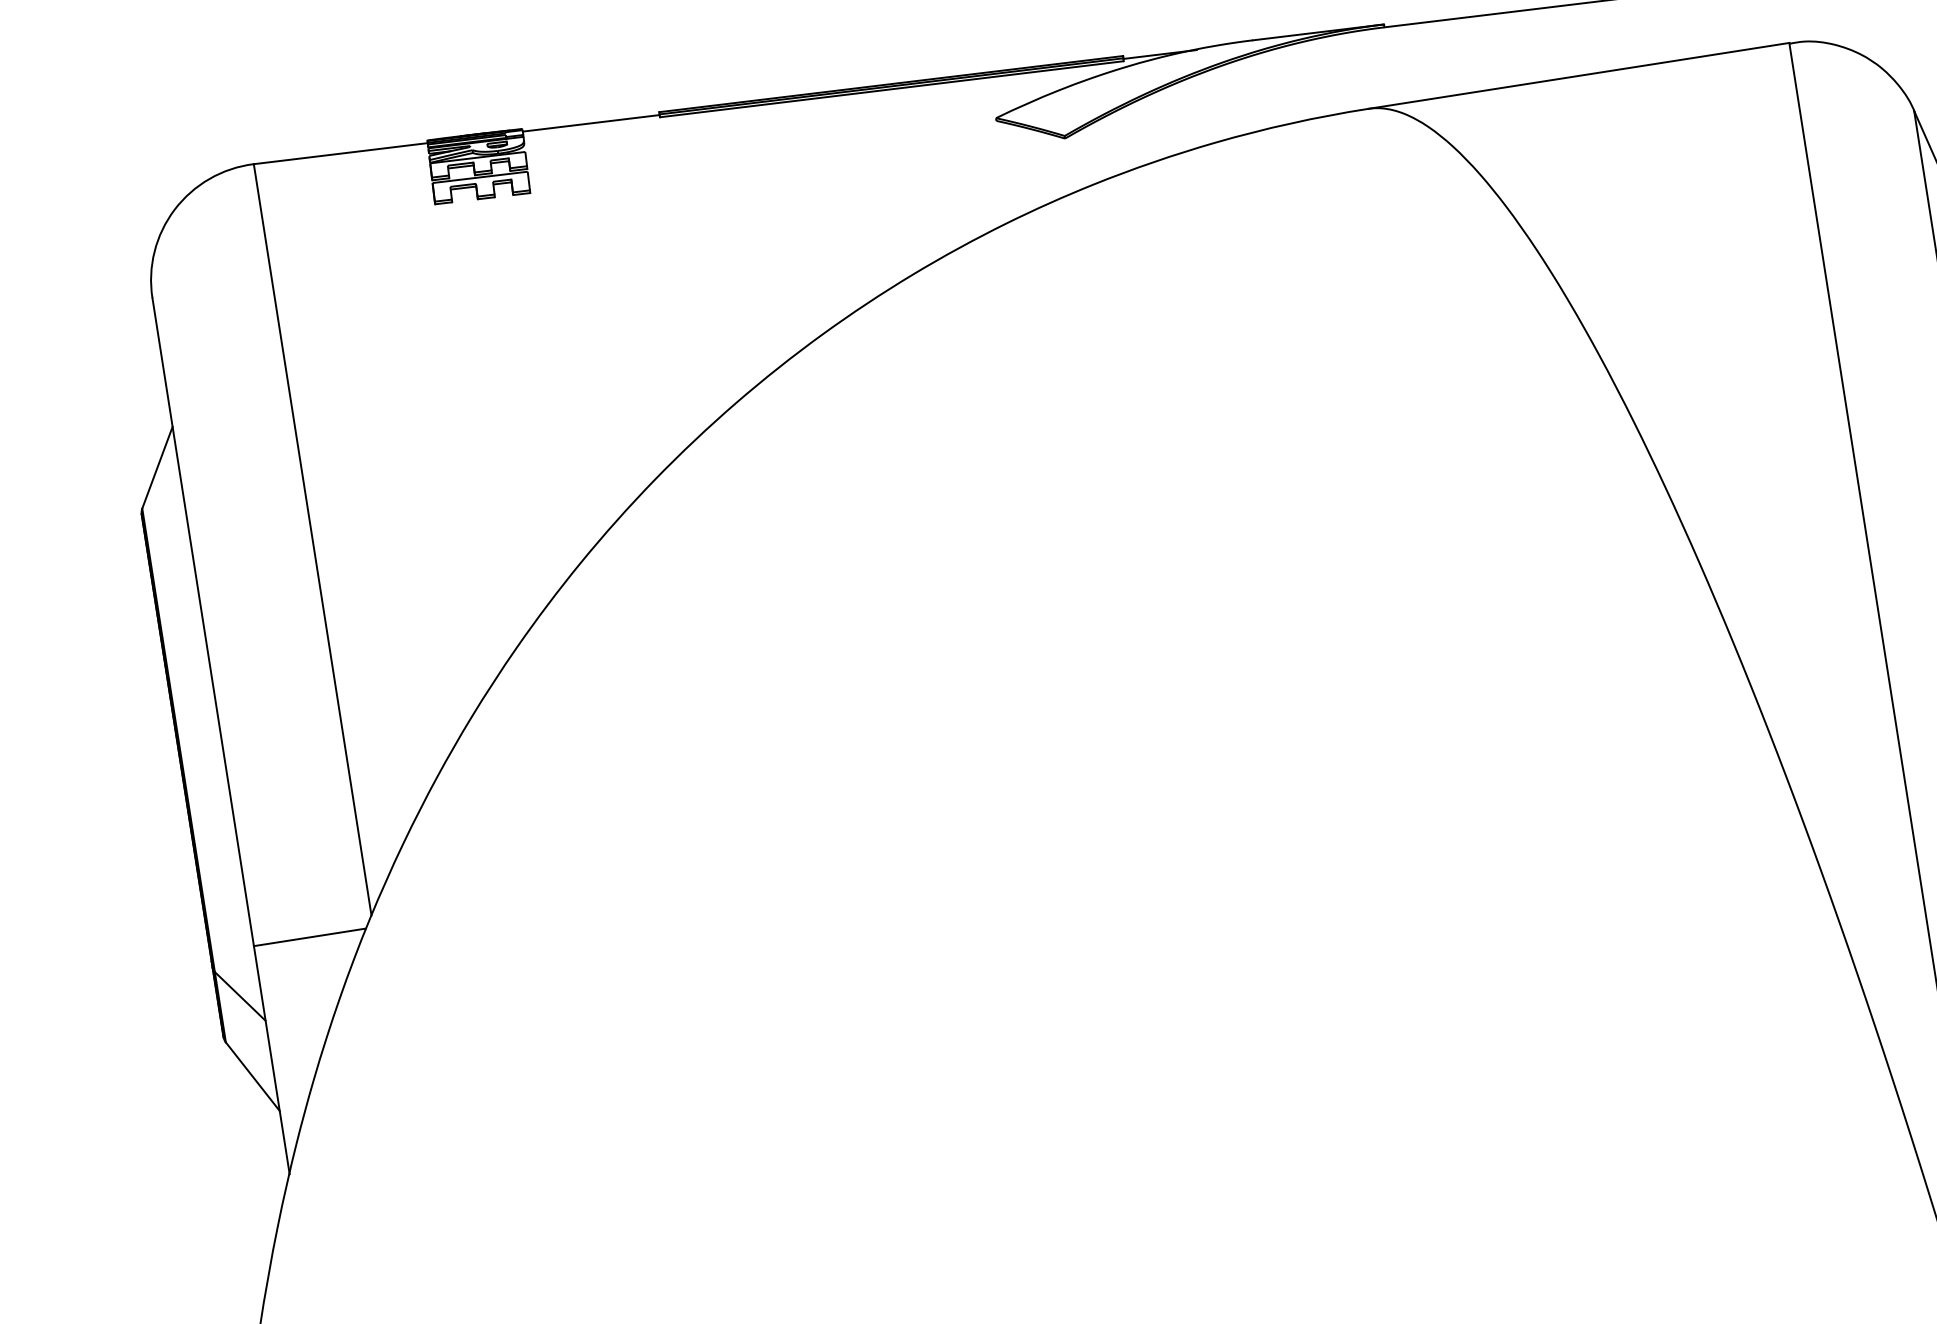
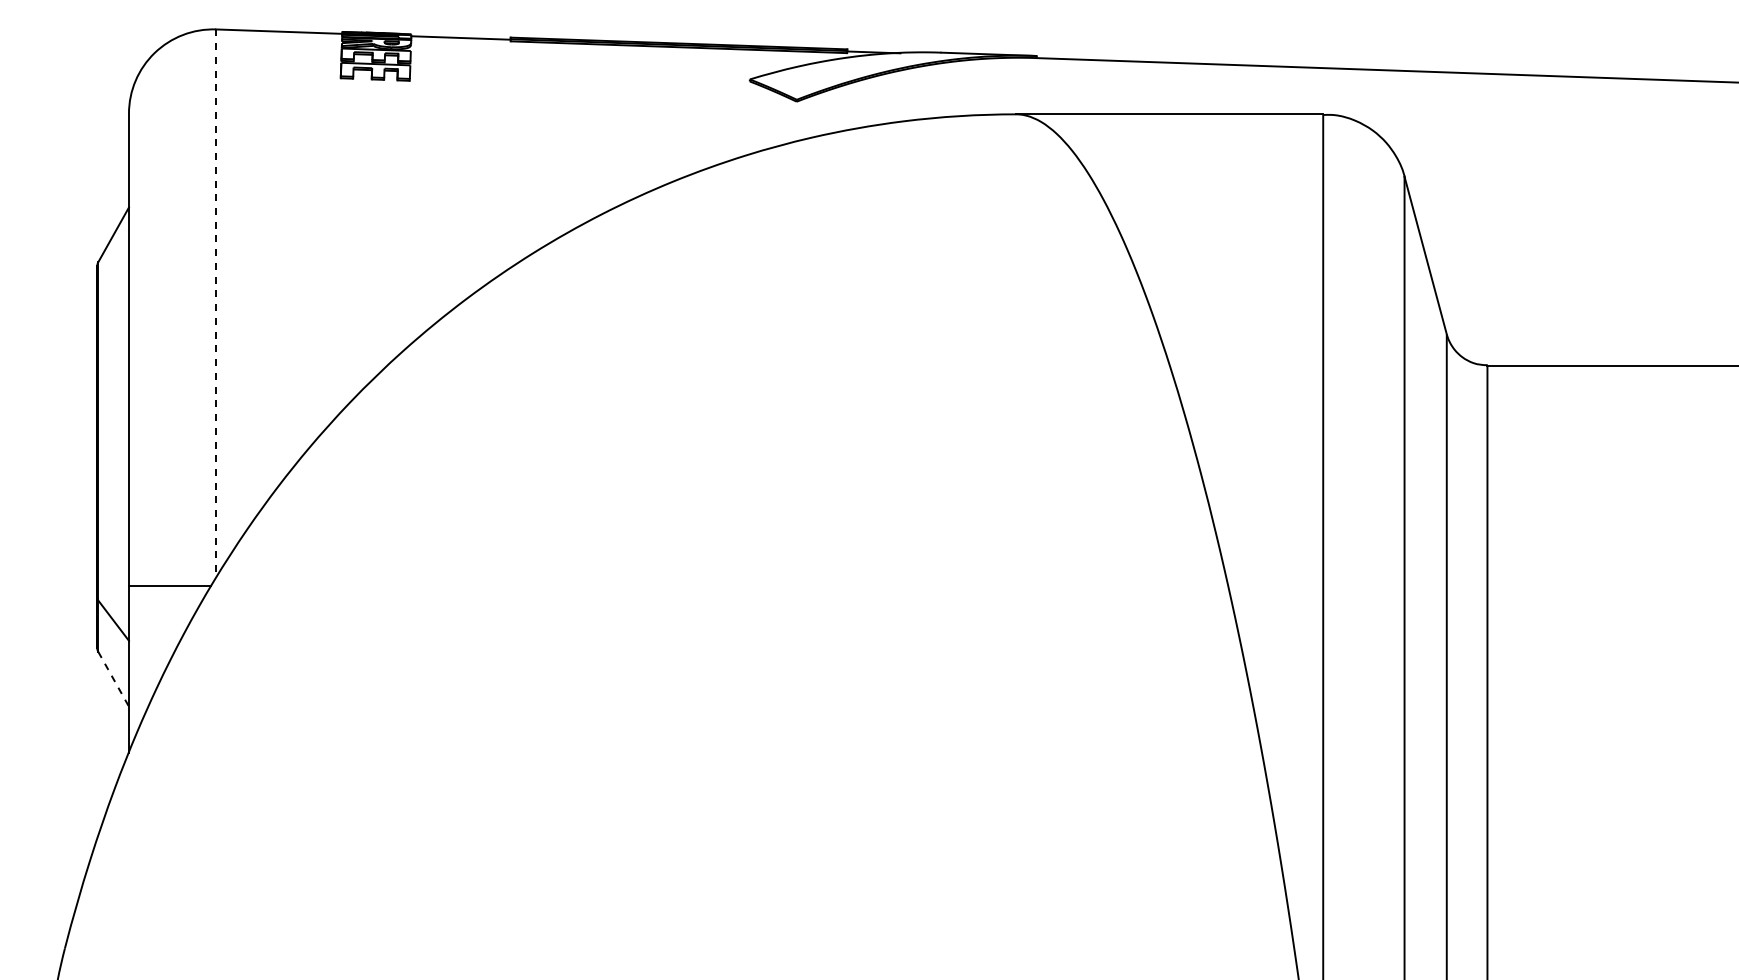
line: (313, 541) -> (216, 304), solid -> dashed
line: (252, 1077) -> (113, 679), solid -> dashed

